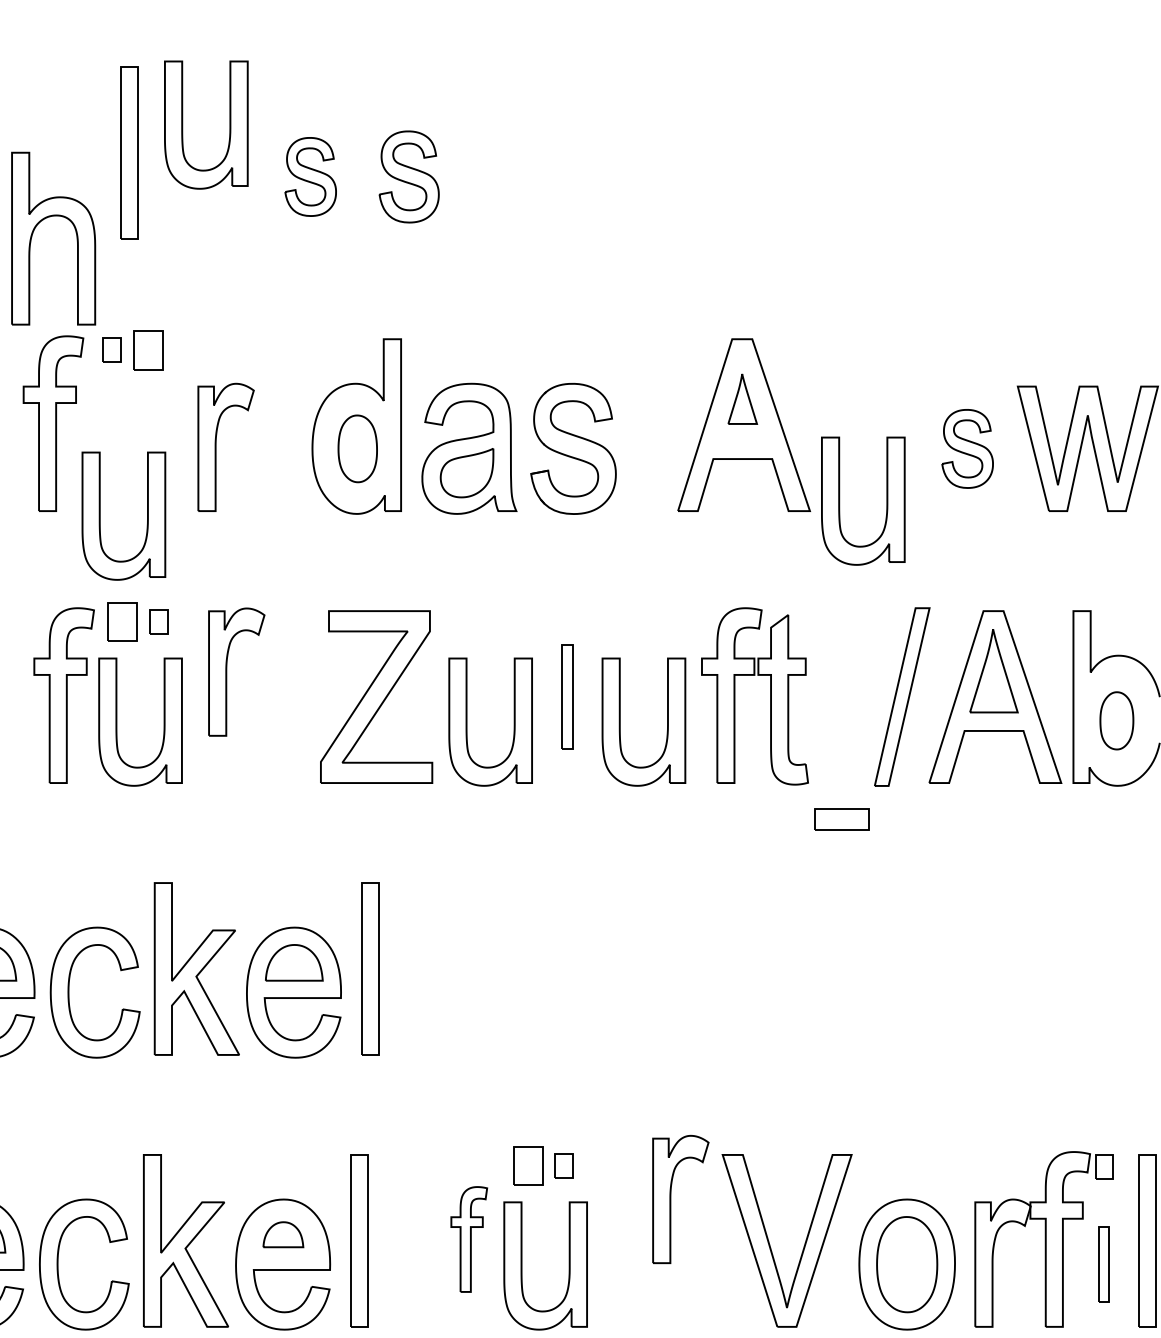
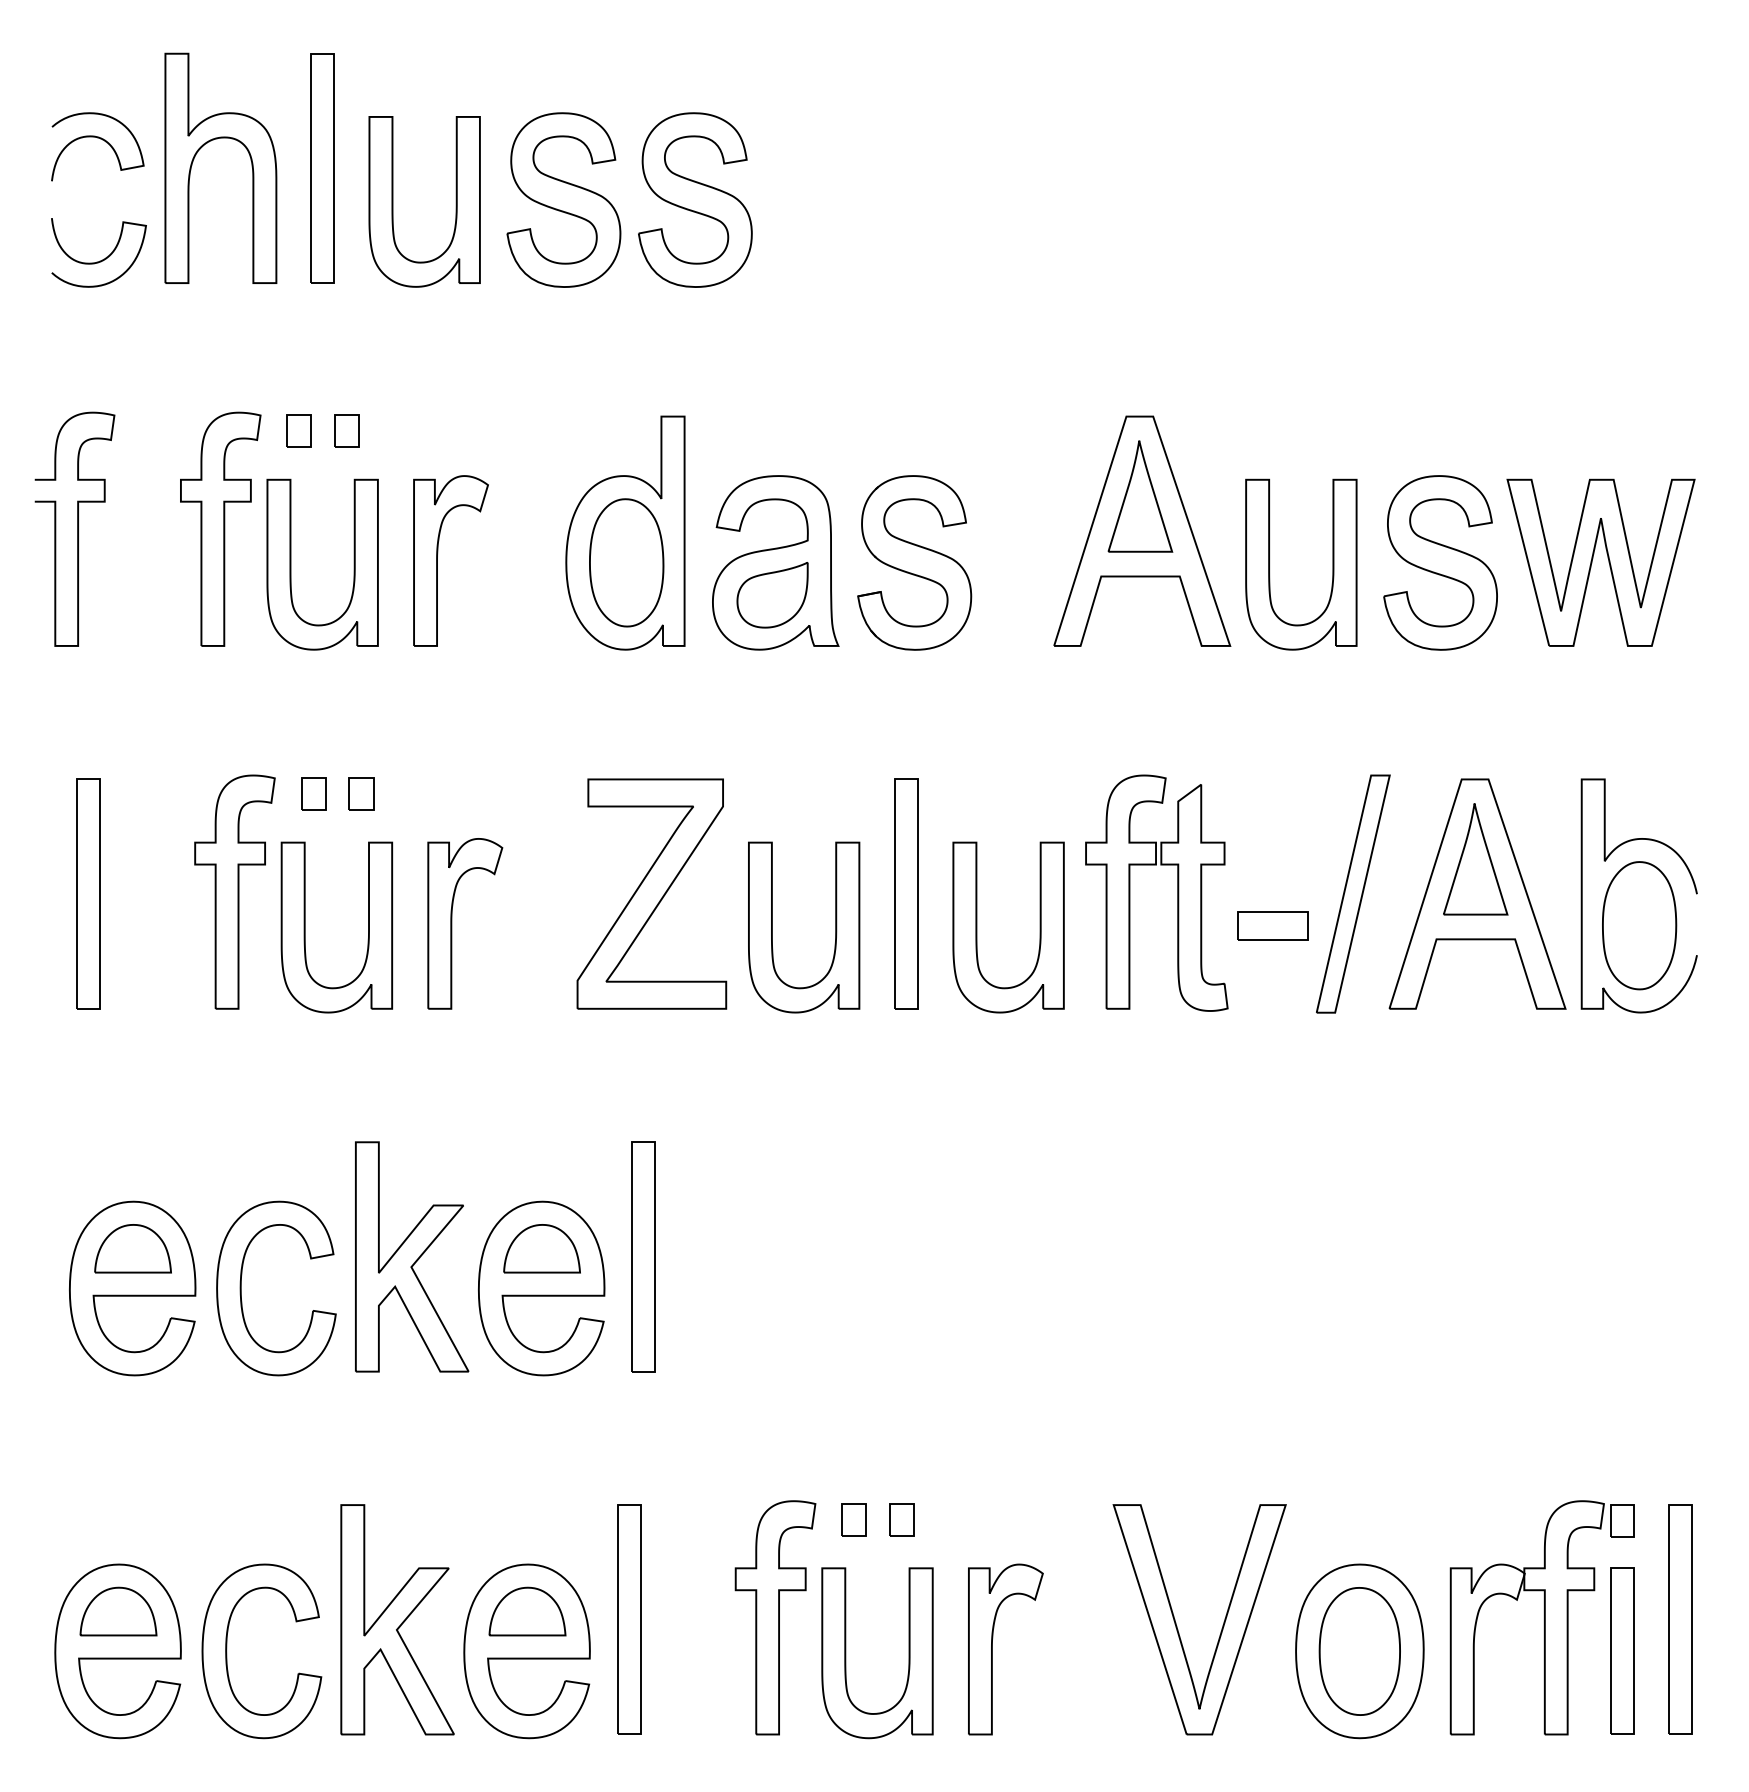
part: (182, 124) -> (393, 201), moved
part: (310, 176) -> (563, 199), size x1.67
part: (409, 176) -> (695, 199), size x1.43
part: (39, 223) -> (201, 148), moved
part: (147, 349) -> (346, 430), size x0.62
part: (742, 399) -> (1140, 496), size x1.67
part: (357, 448) -> (626, 562), size x1.43
part: (967, 448) -> (1440, 562), size x1.67
part: (886, 501) -> (1332, 564), moved
part: (100, 516) -> (291, 564), moved
part: (123, 621) -> (313, 793), size x0.62
part: (227, 671) -> (452, 923), moved
part: (567, 696) -> (906, 893), size x1.67
part: (1116, 720) -> (1639, 925), size x1.67
part: (841, 819) -> (1272, 925), moved
part: (527, 1165) -> (853, 1519), size x0.62
part: (670, 1199) -> (992, 1649), moved
part: (283, 1234) -> (527, 1611), size x1.43
part: (469, 1239) -> (775, 1617), size x1.67
part: (1103, 1263) -> (1622, 1650), size x1.67

